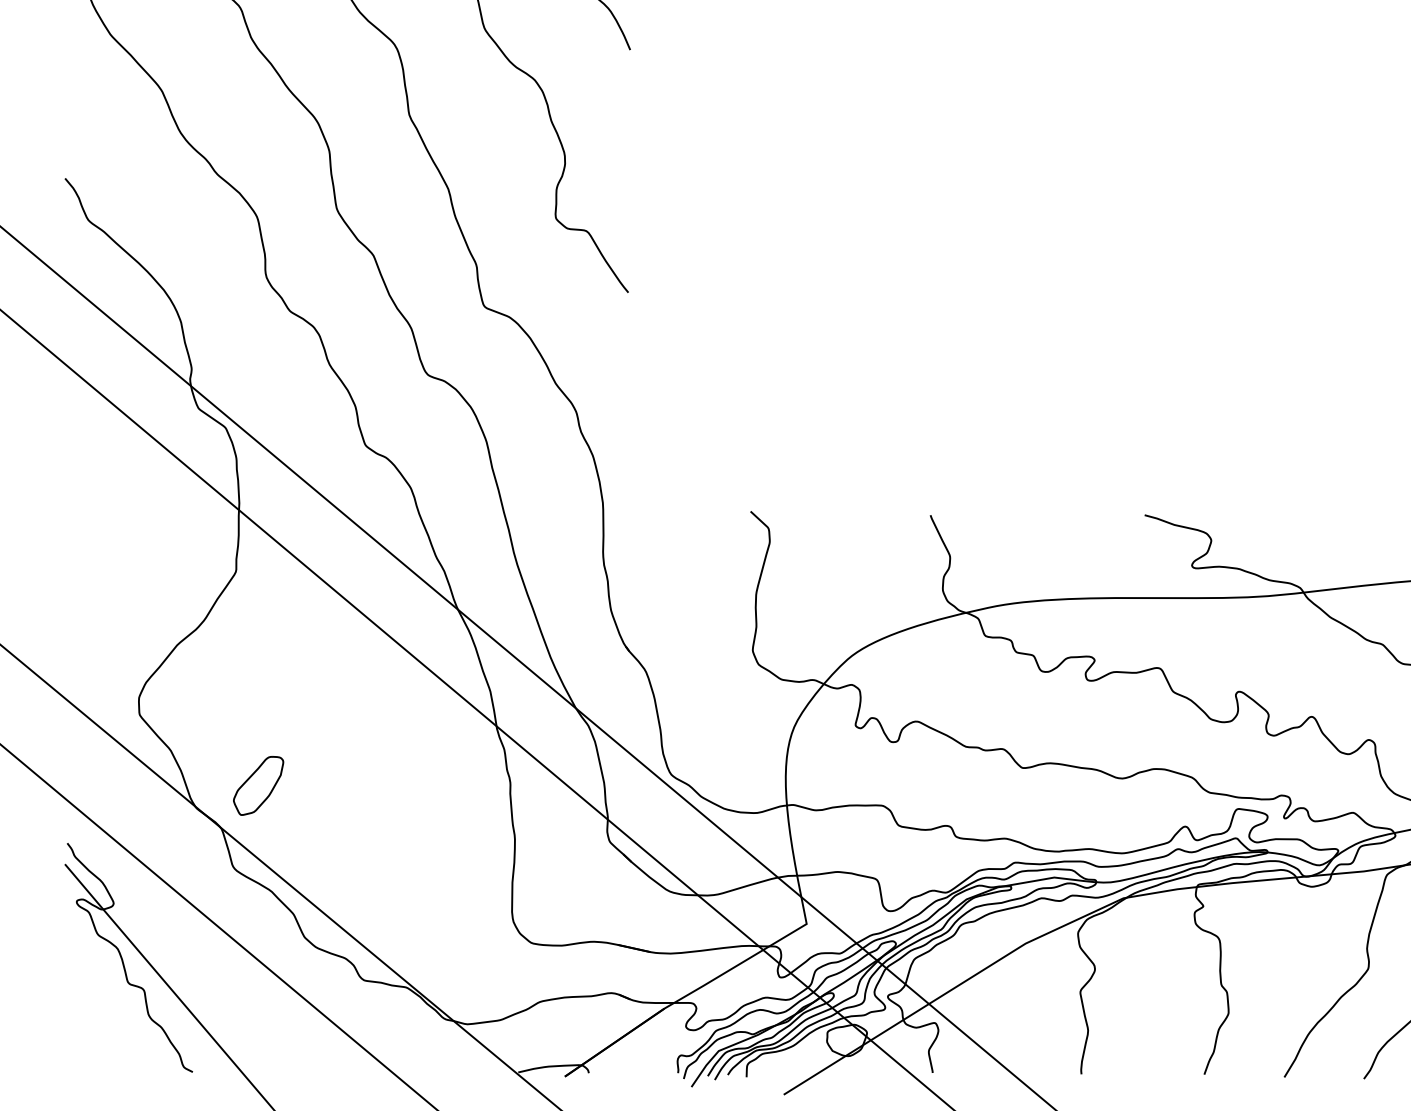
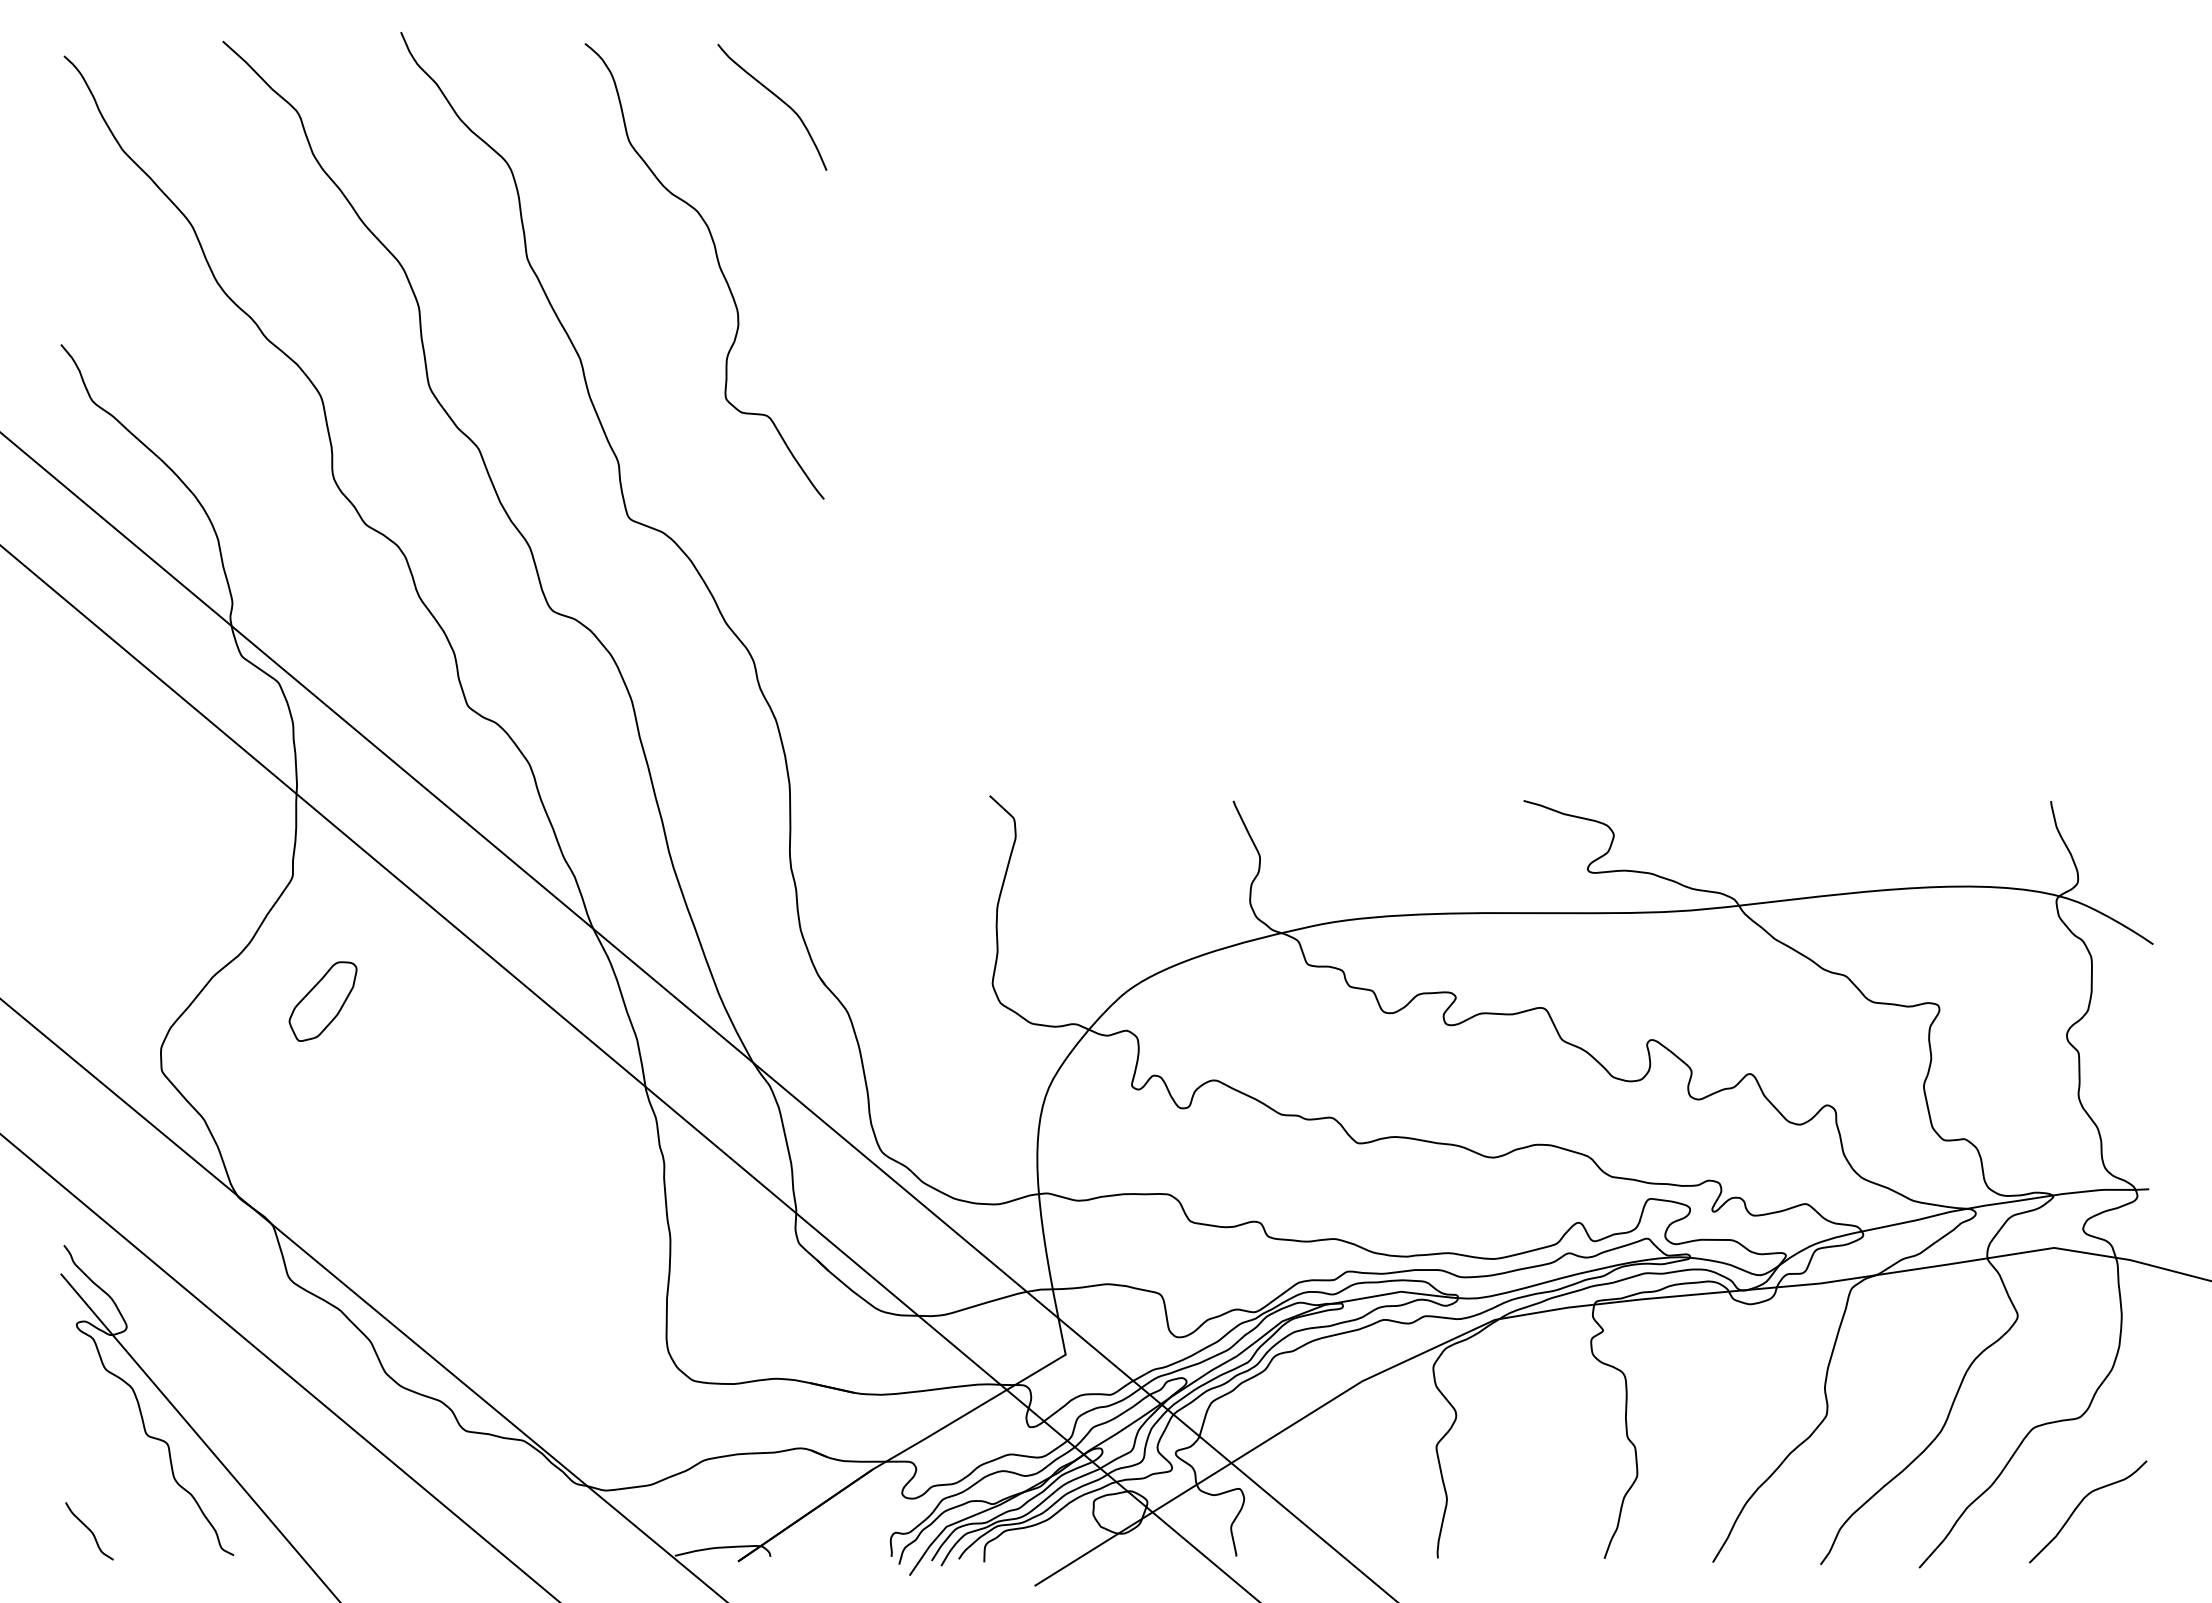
part: (258, 785) -> (322, 1001), moved
curve: (86, 1054) -> (89, 1531), added

